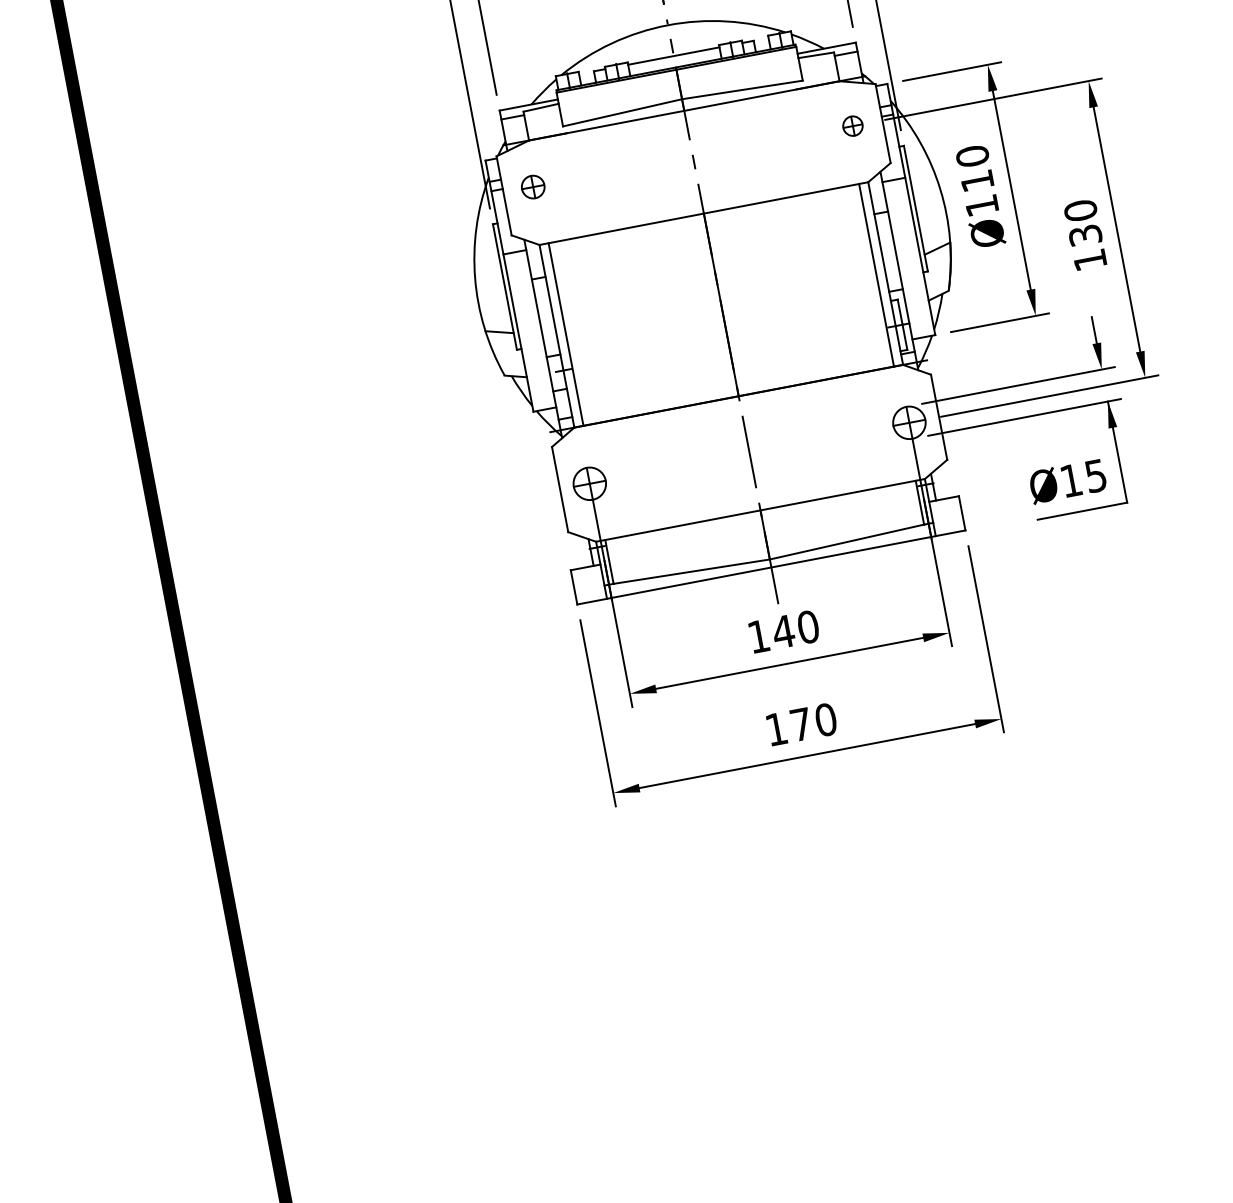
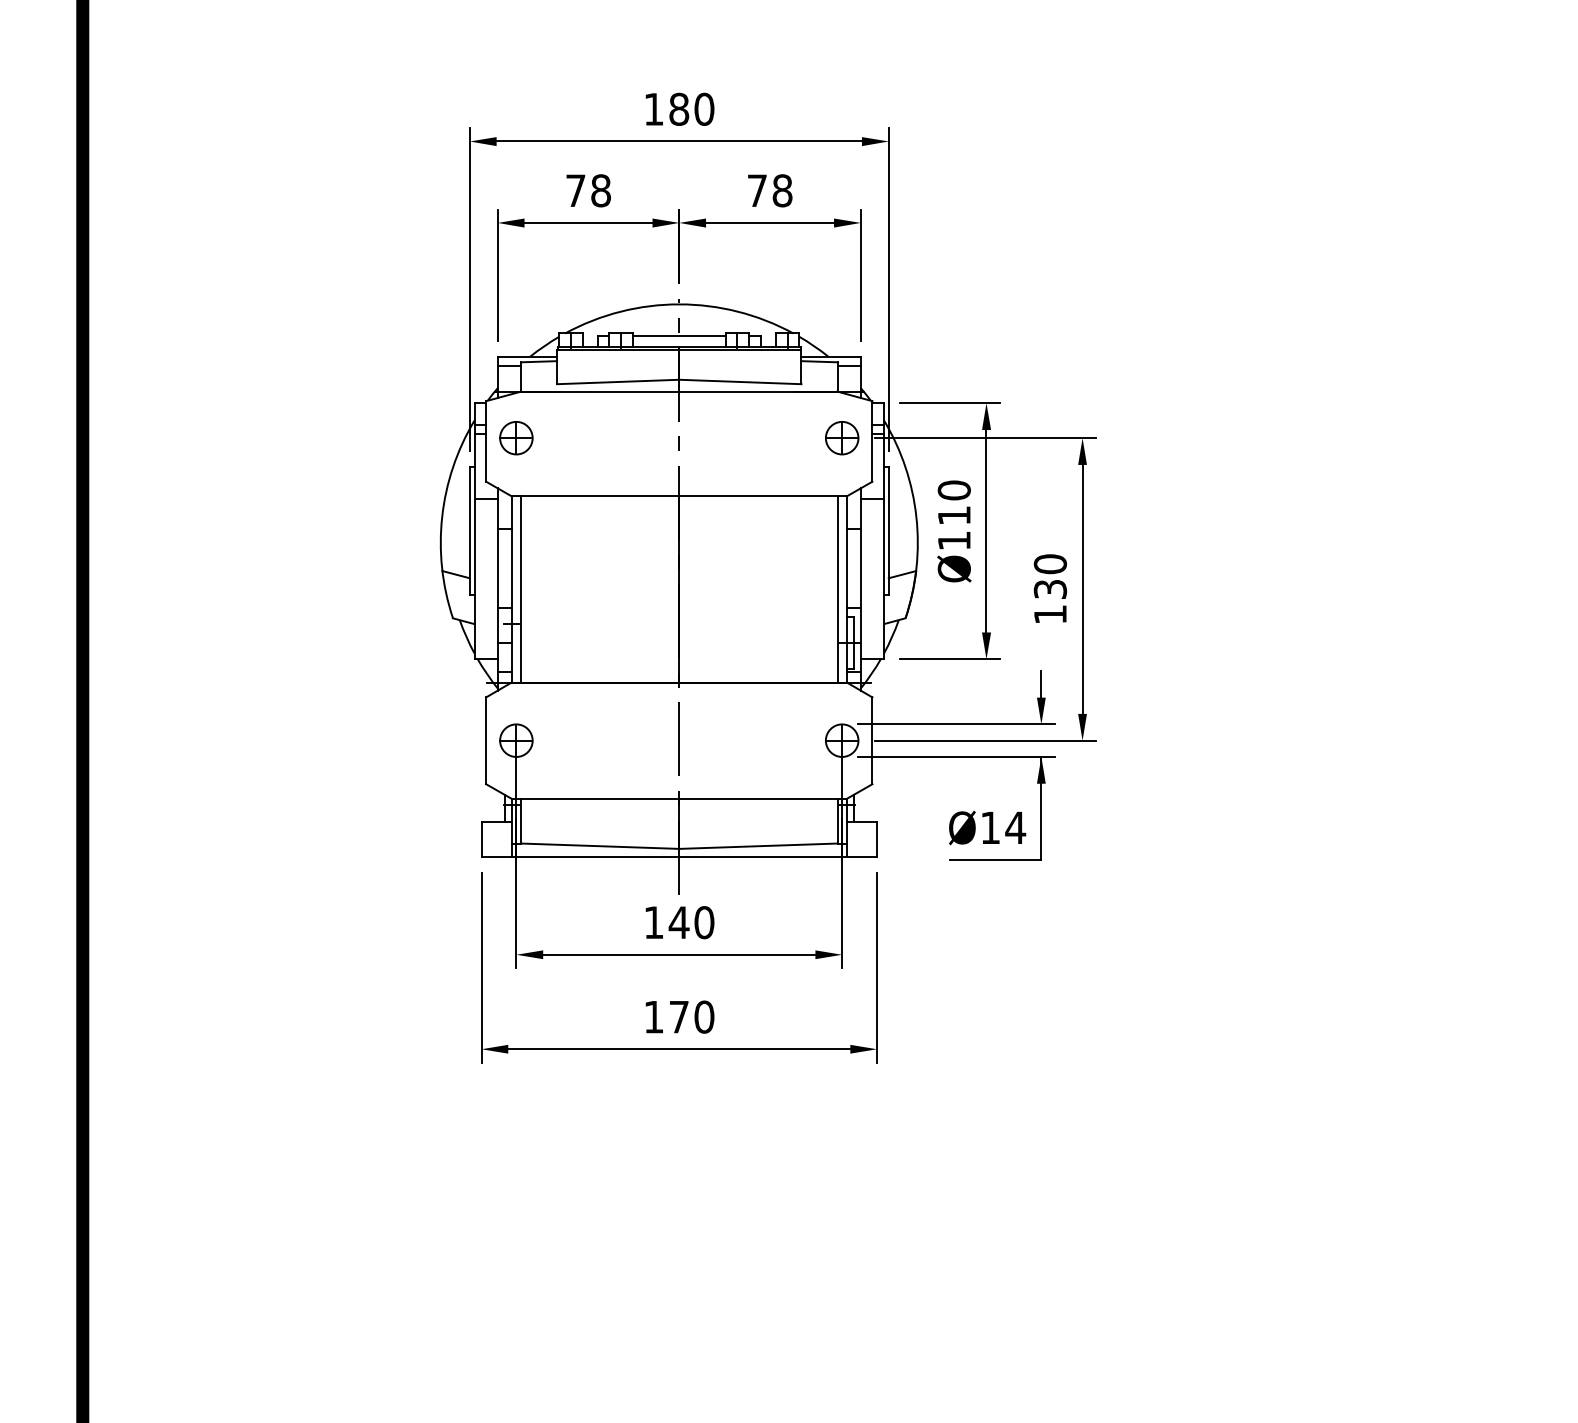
part: (853, 126) -> (842, 438), size x1.67
part: (533, 187) -> (516, 438), size x1.43
text: (1095, 475) -> (1015, 827), Ø15 -> Ø14

